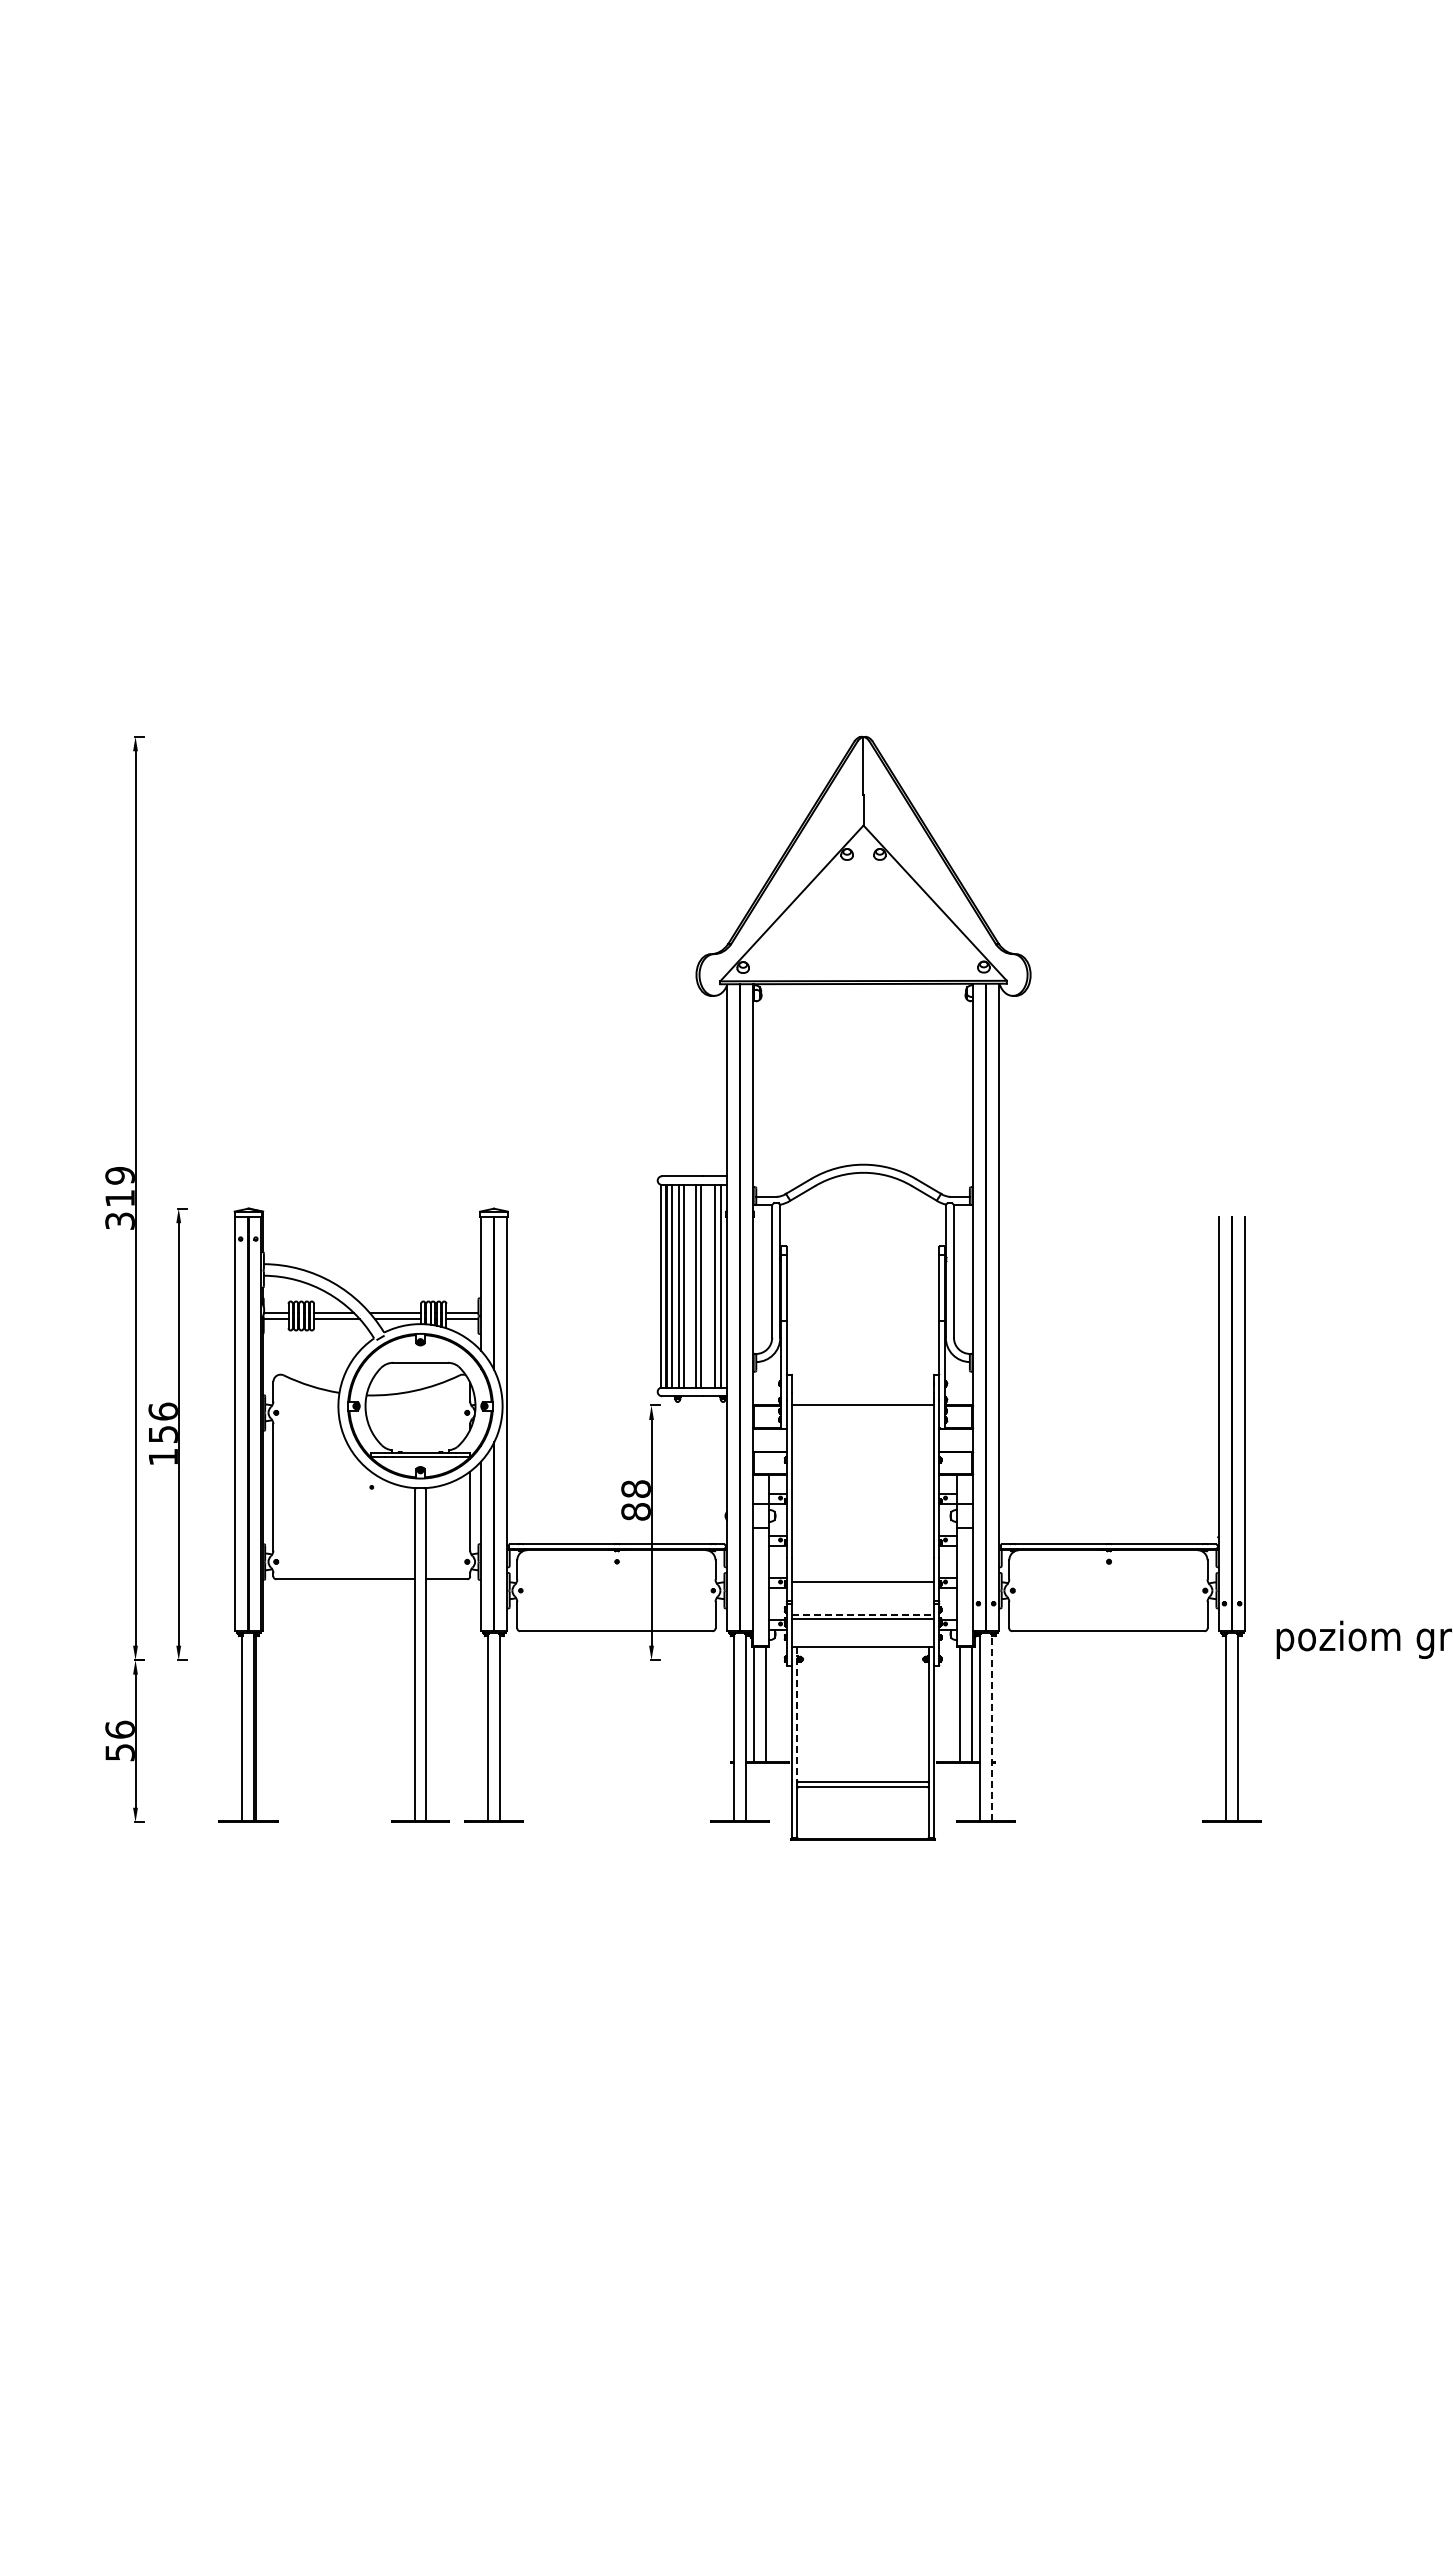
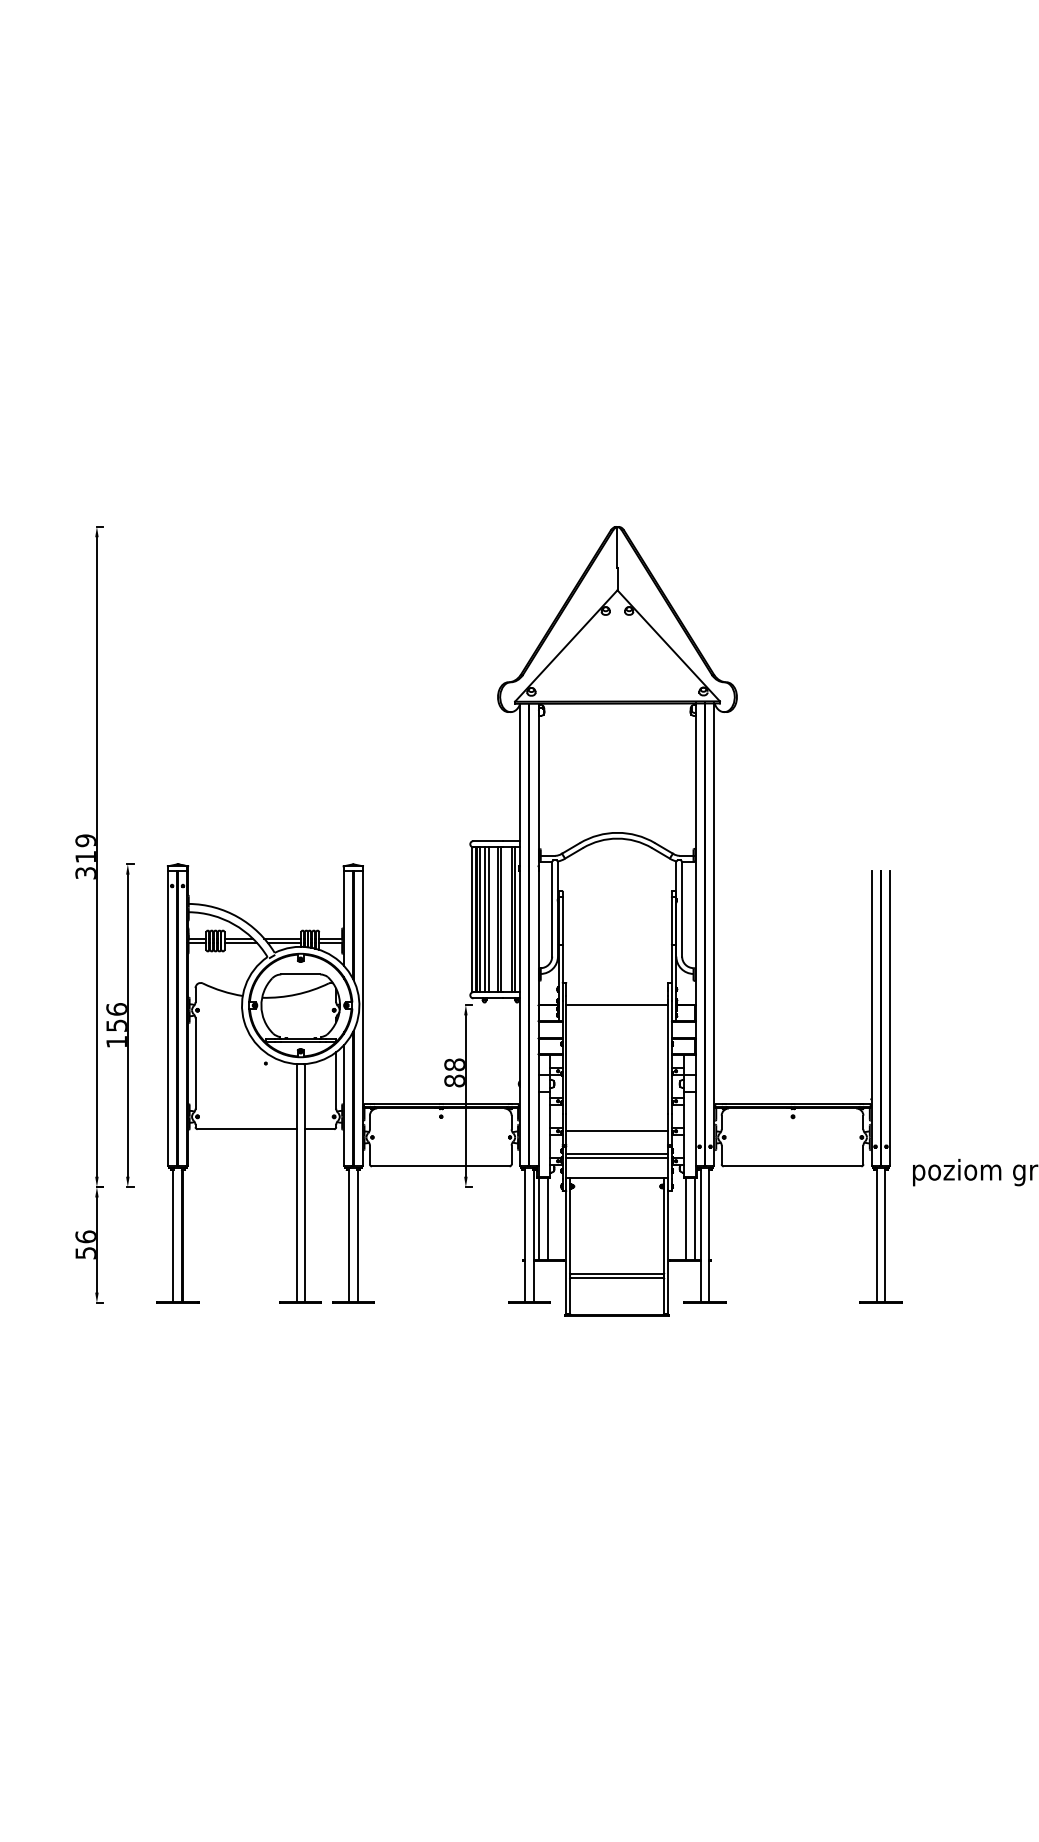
line: (863, 1614) -> (617, 1154), dashed -> solid
line: (797, 1715) -> (570, 1226), dashed -> solid
line: (992, 1728) -> (709, 1235), dashed -> solid

